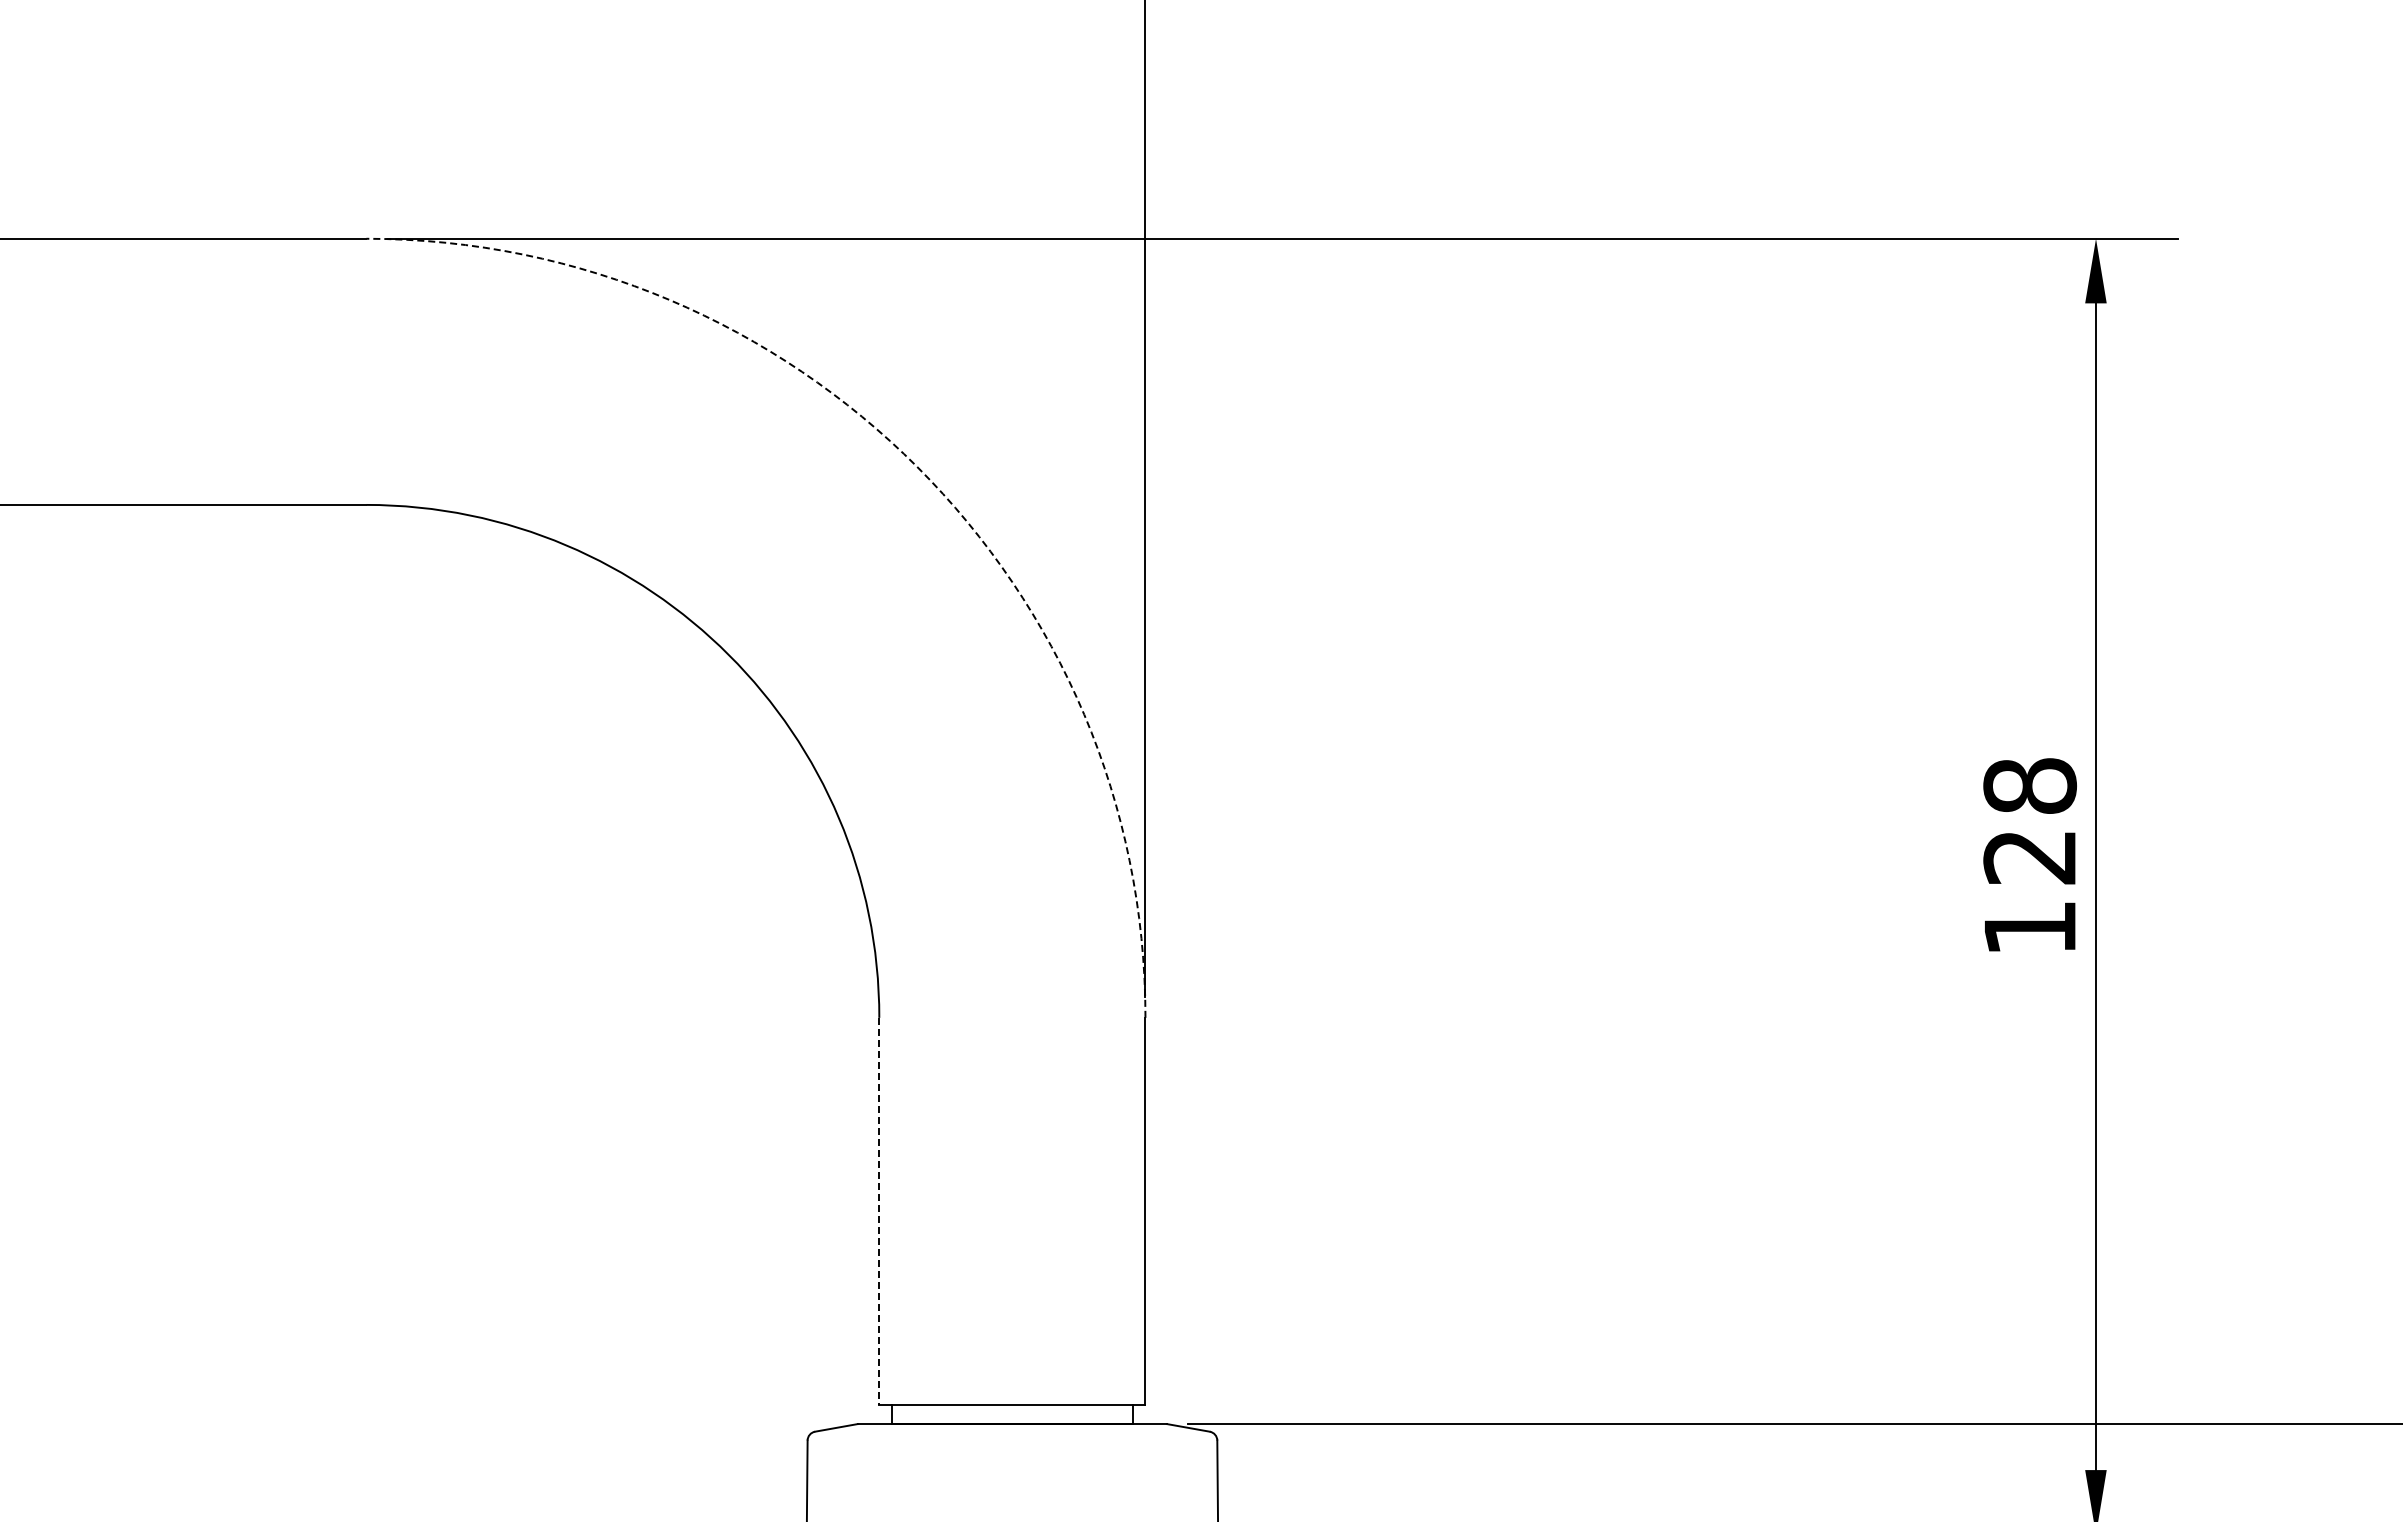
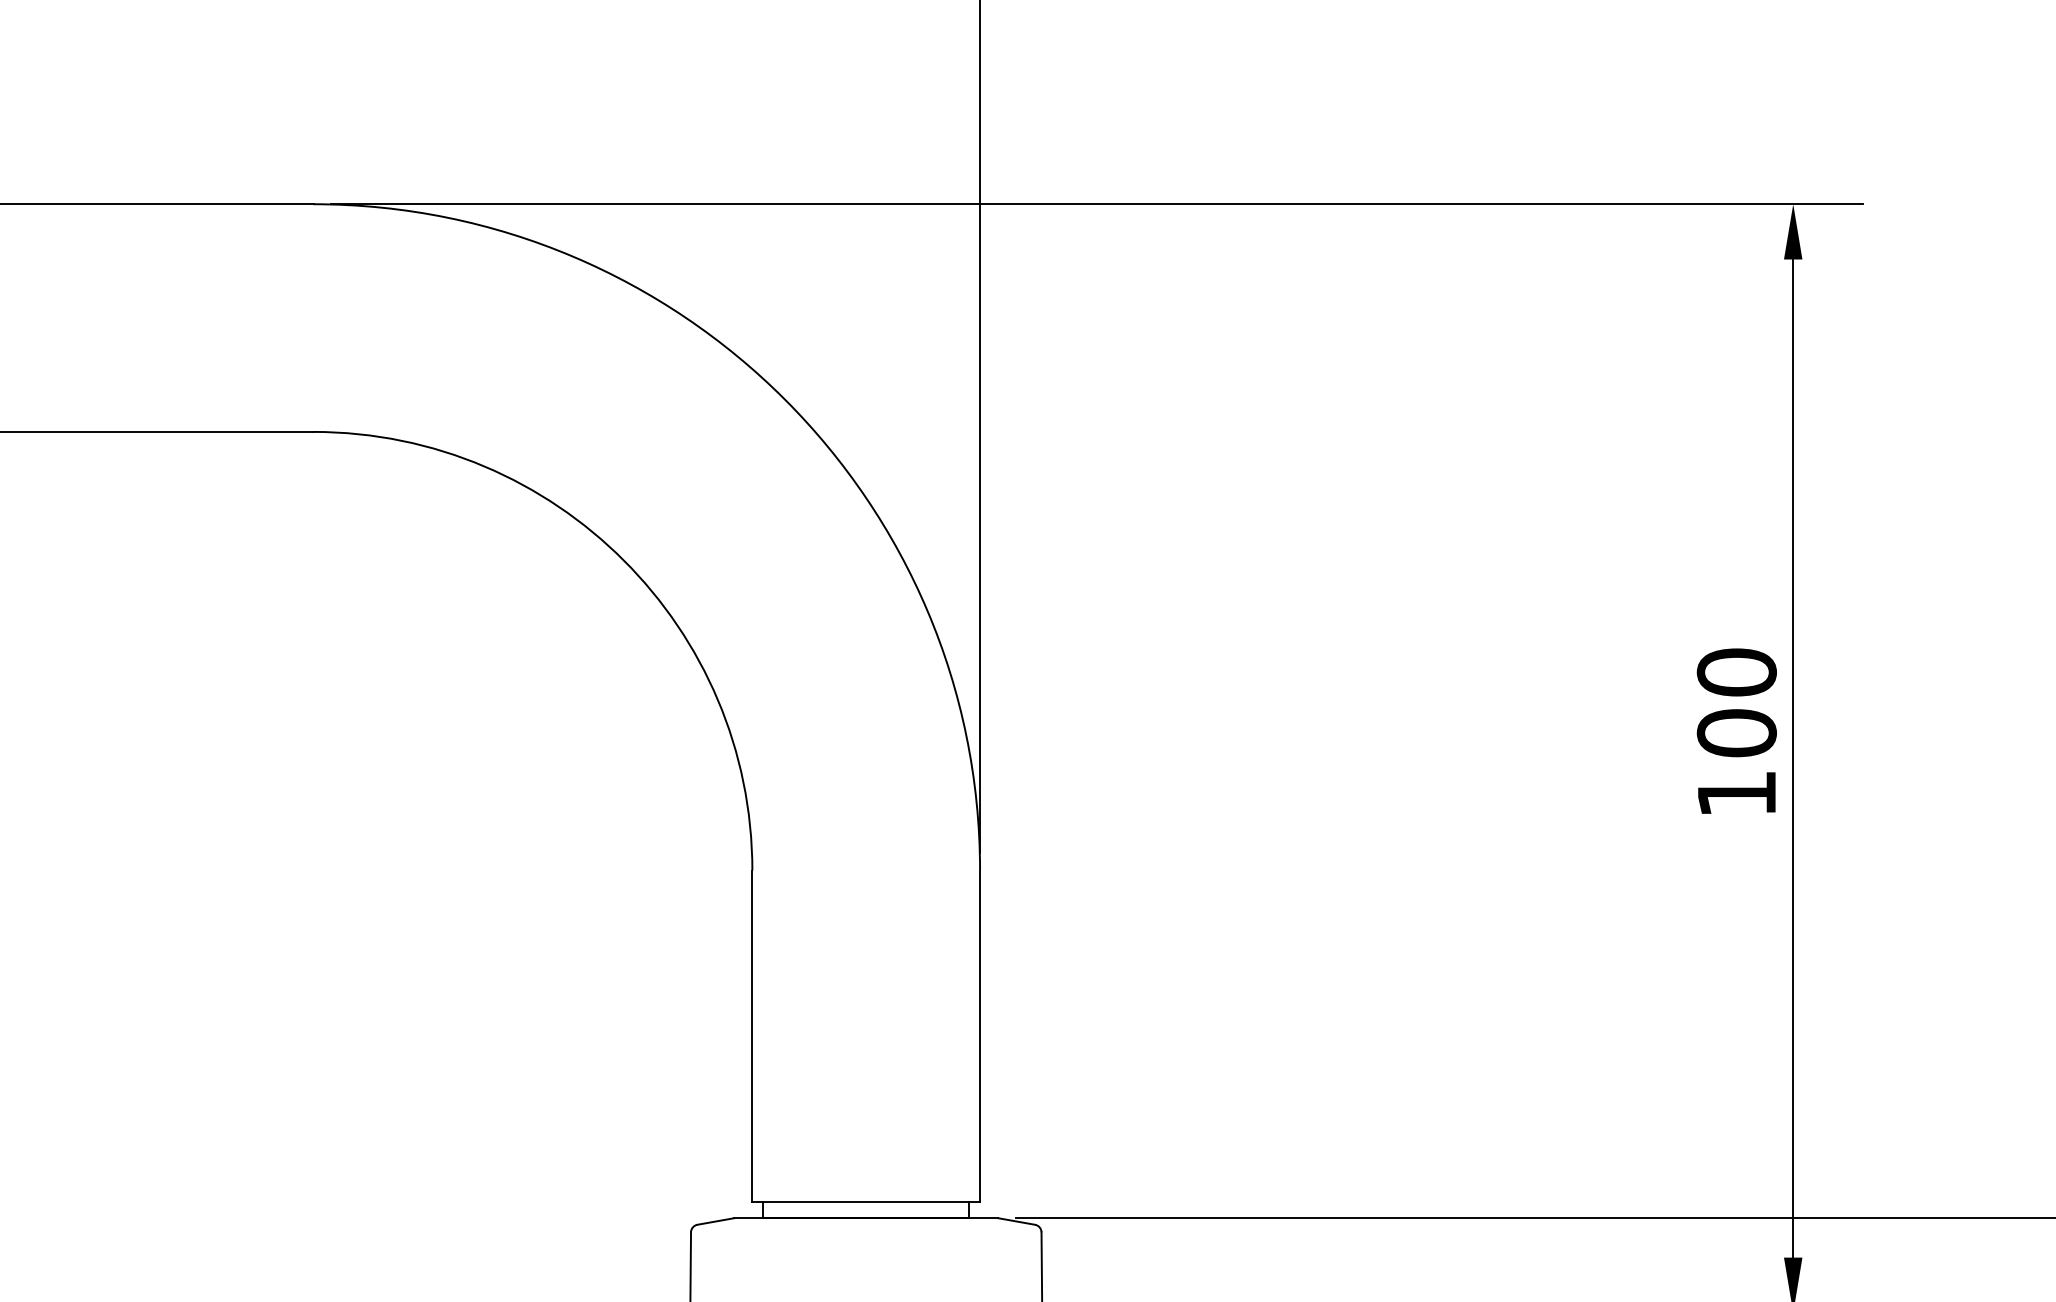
arc: (917, 466) -> (785, 399), dashed -> solid
text: (2029, 821) -> (1736, 702), 128 -> 100
line: (879, 1211) -> (752, 1036), dashed -> solid

